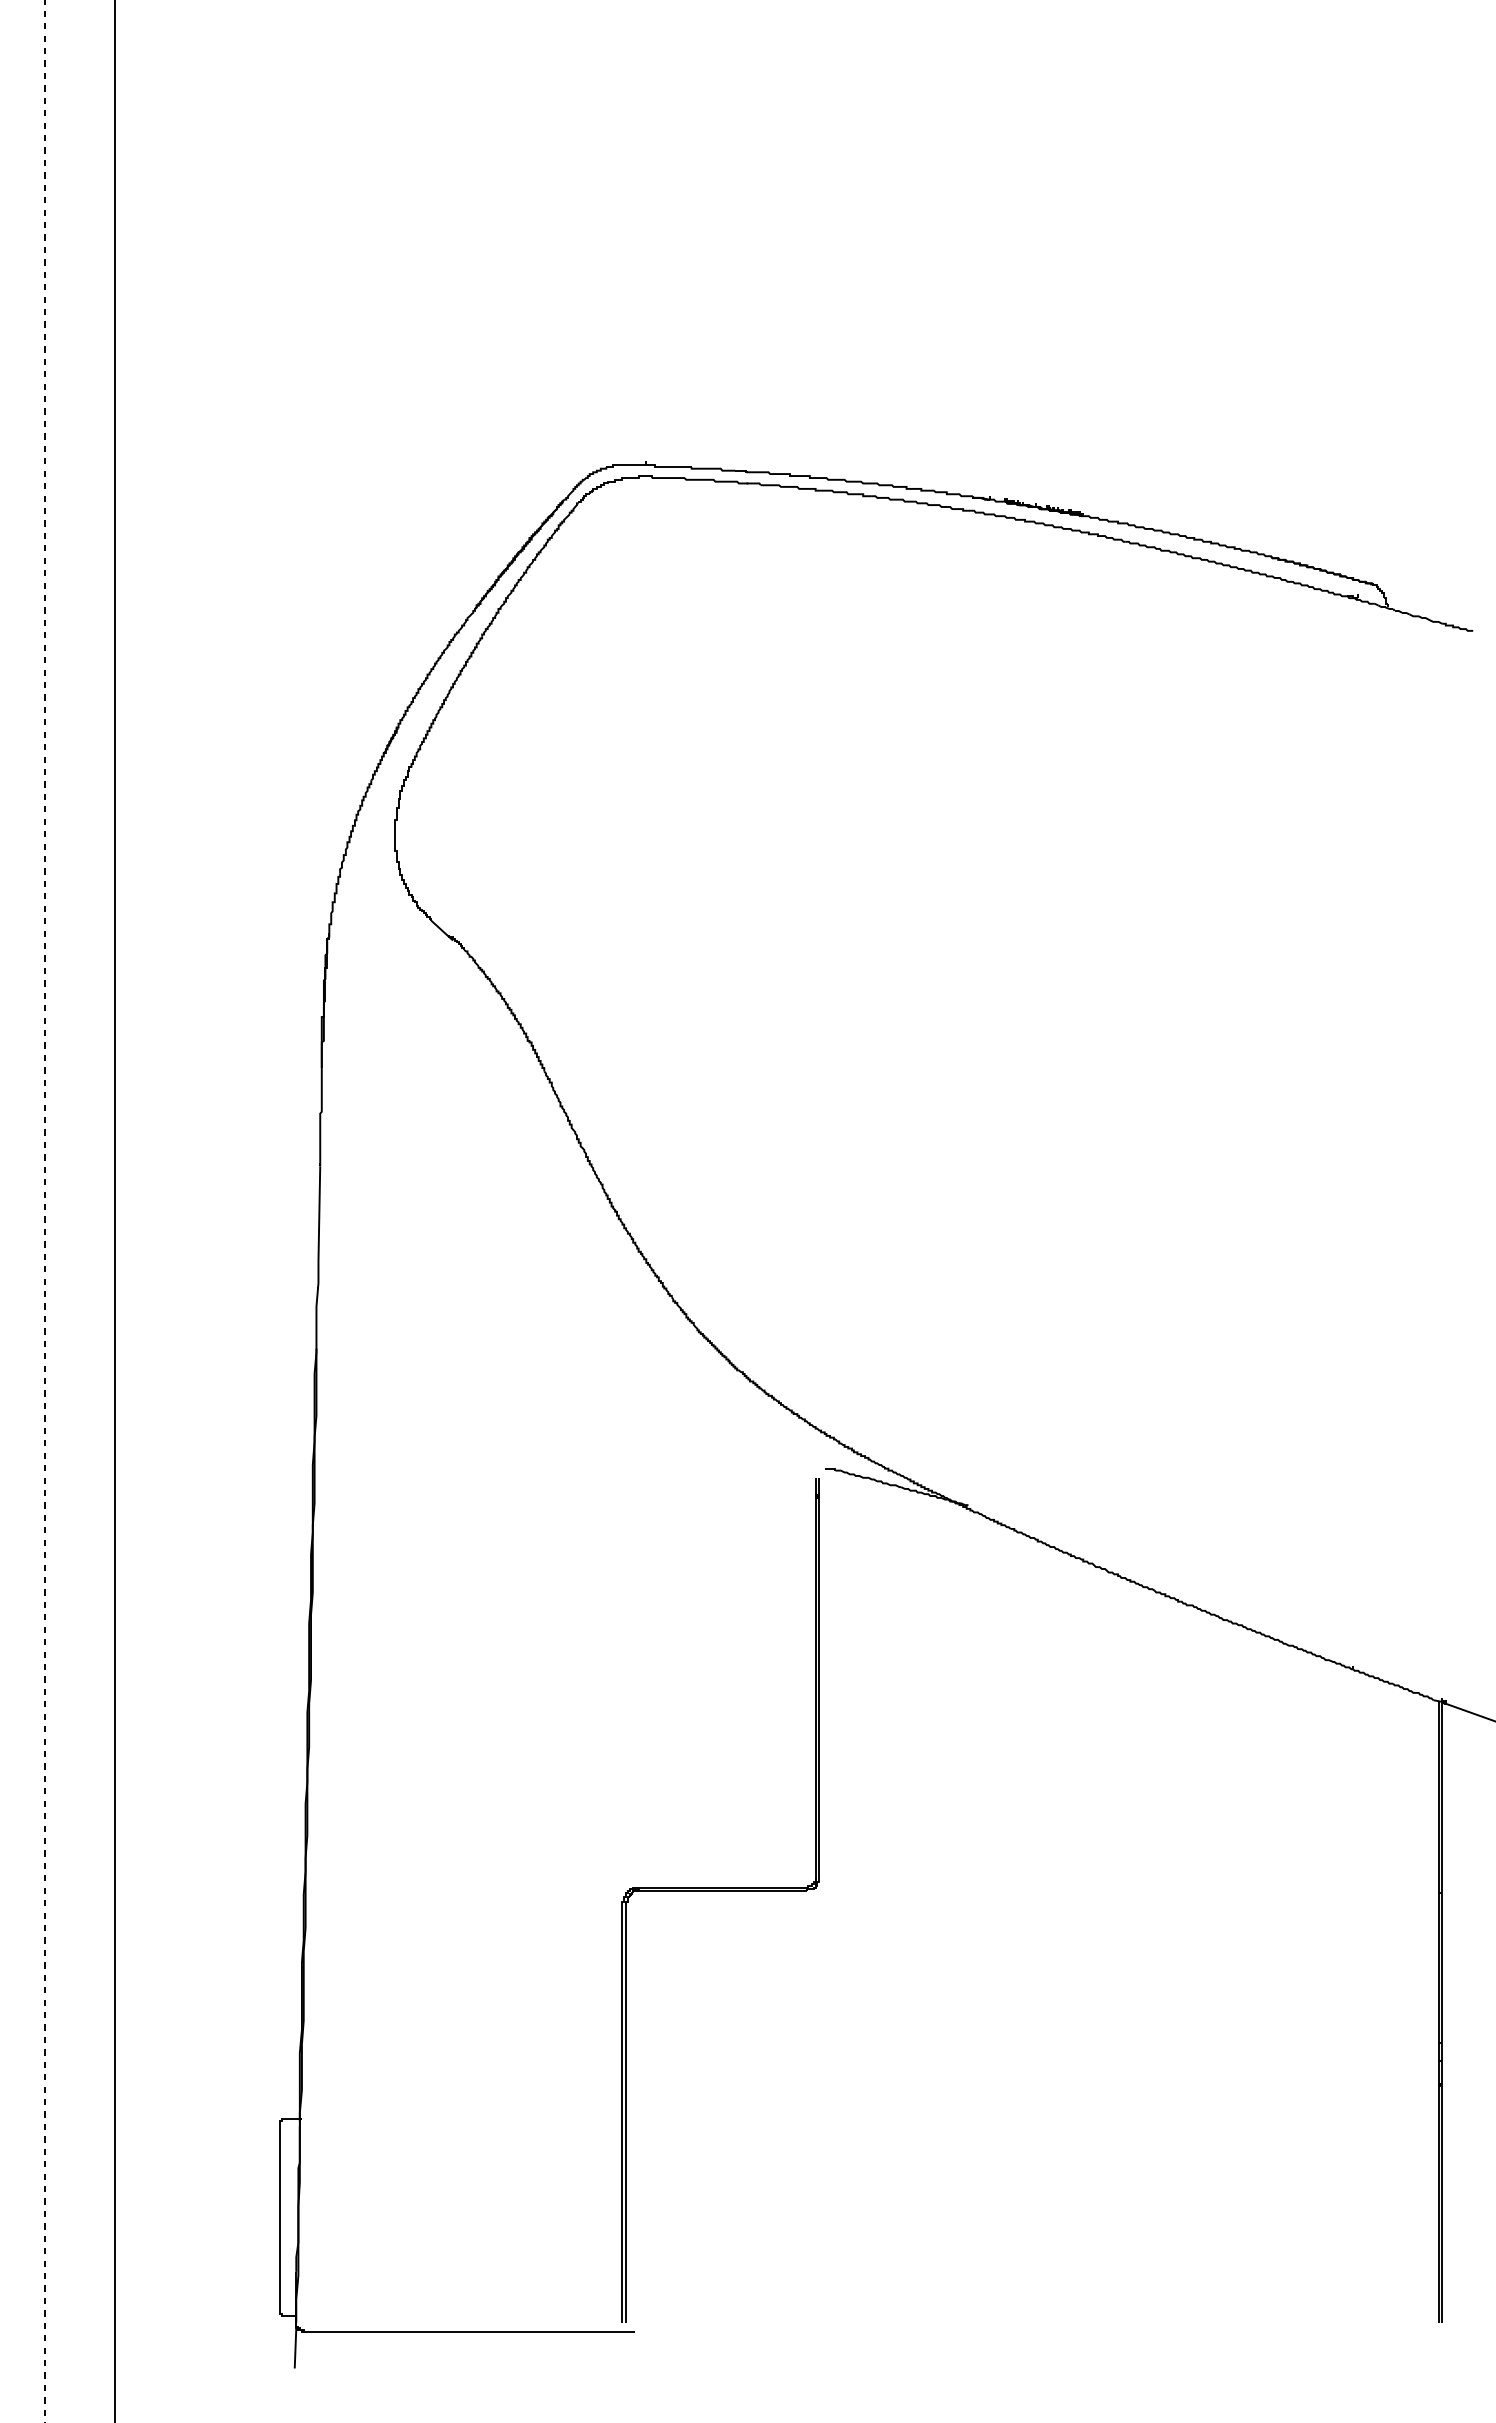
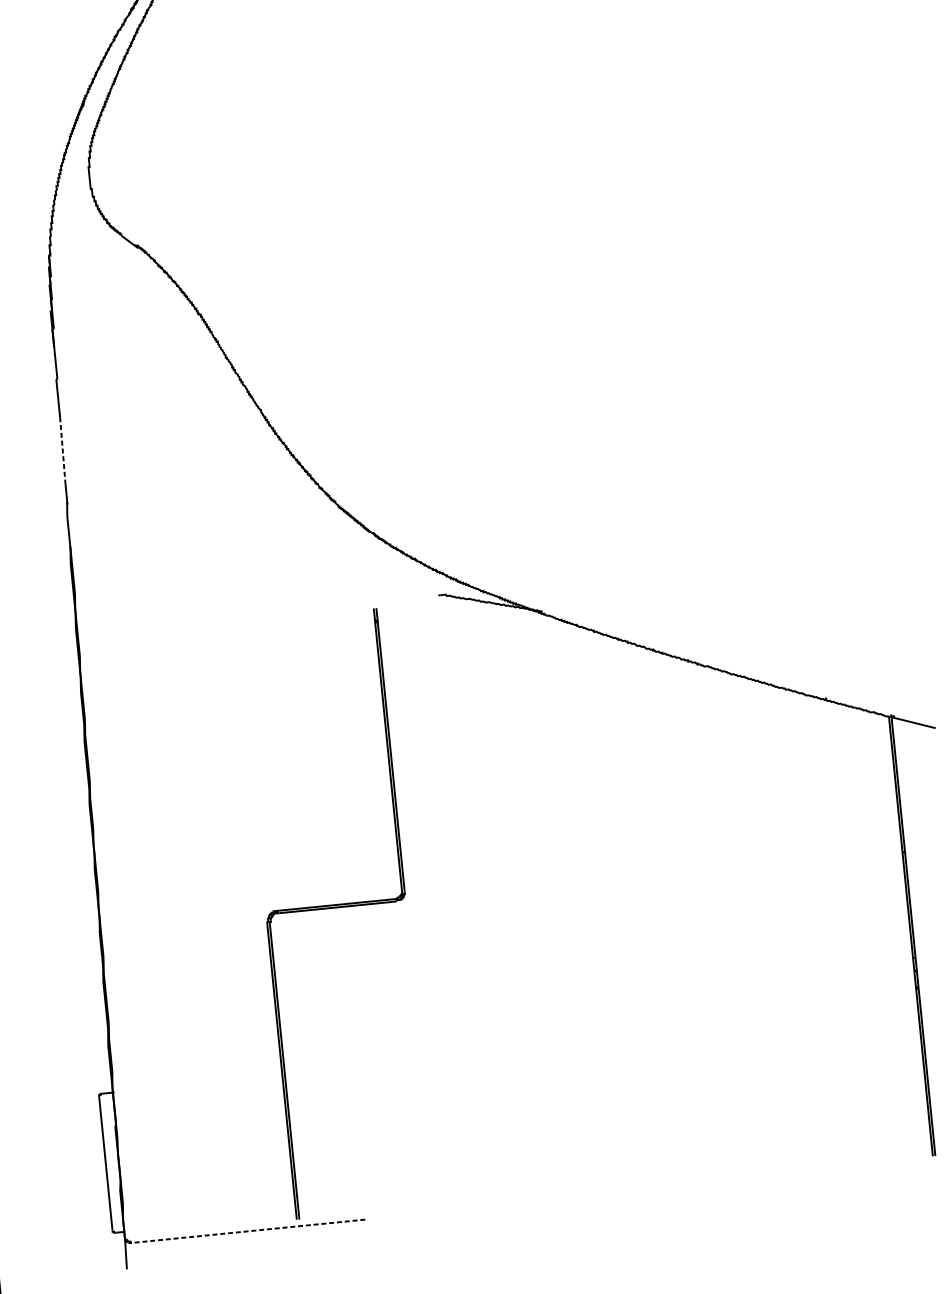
line: (319, 1214) -> (62, 451), solid -> dashed
part: (720, 1891) -> (335, 907), moved
line: (470, 2332) -> (248, 1231), solid -> dashed

